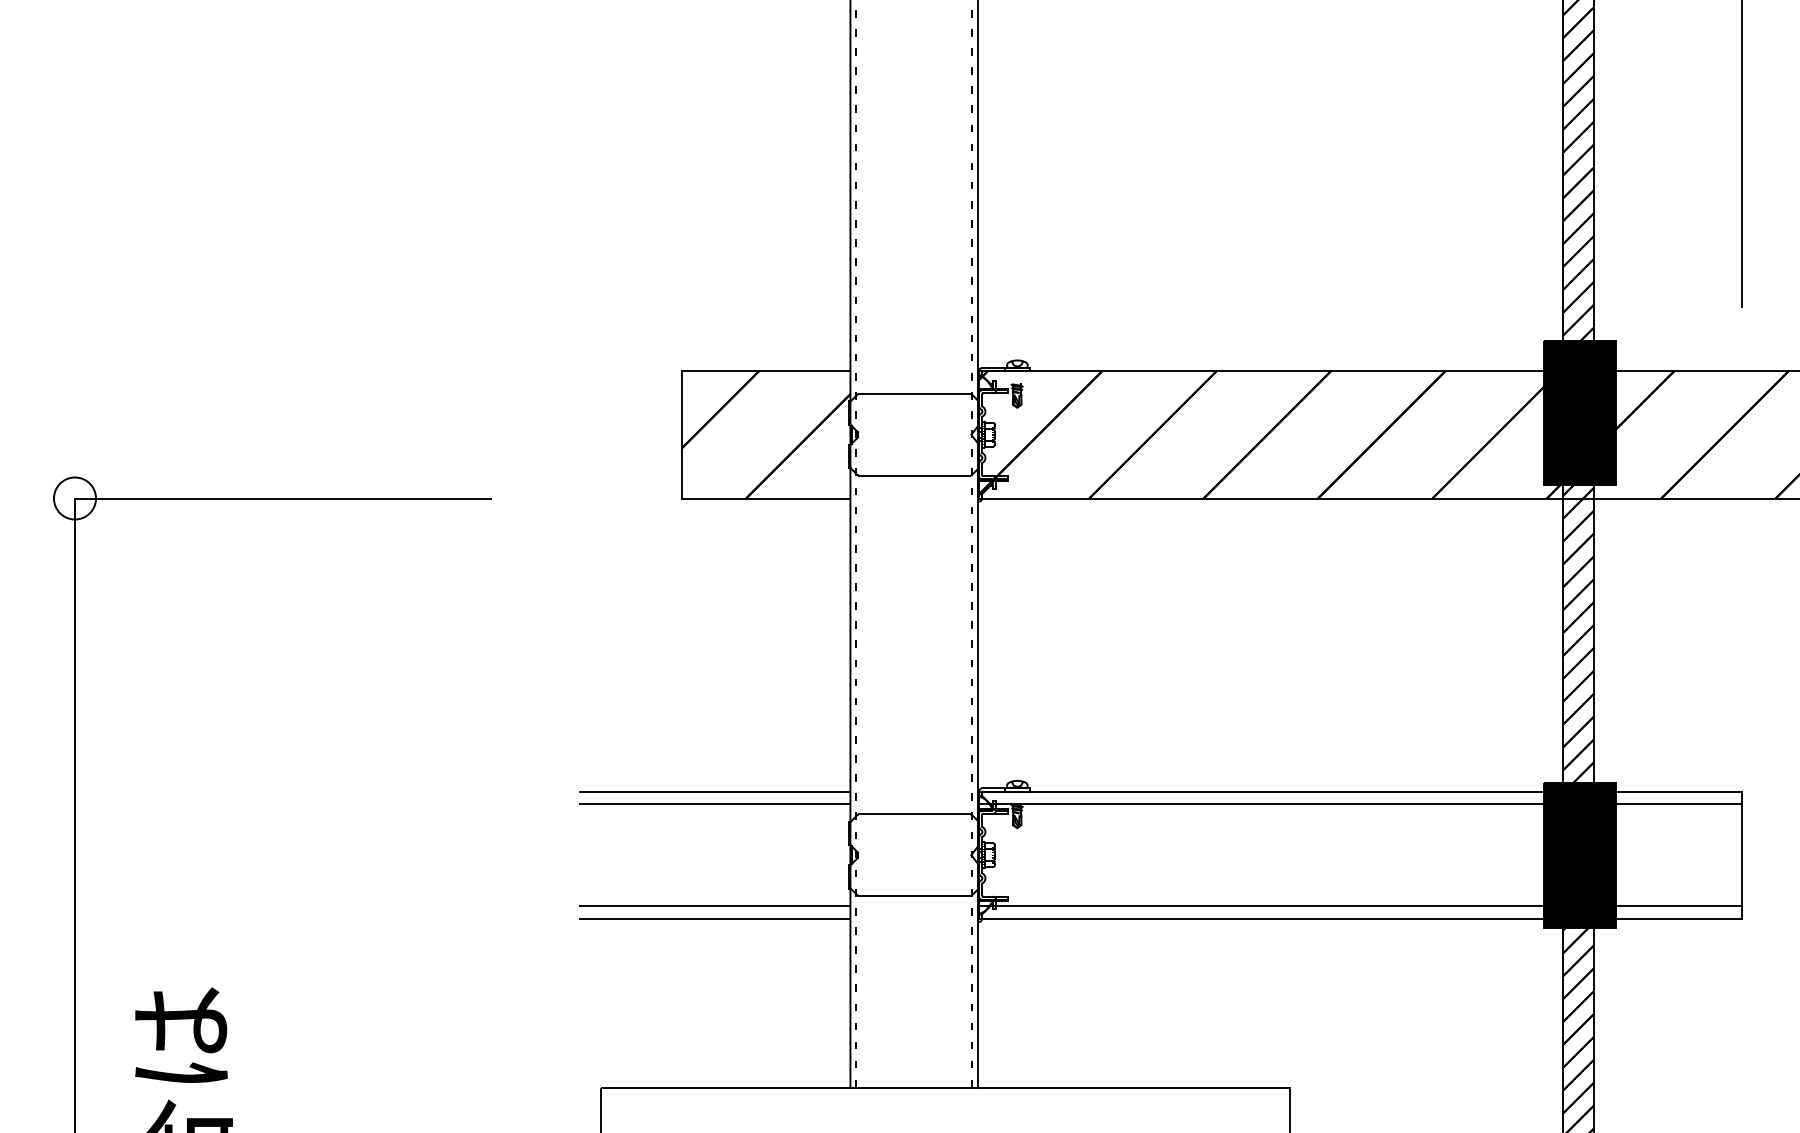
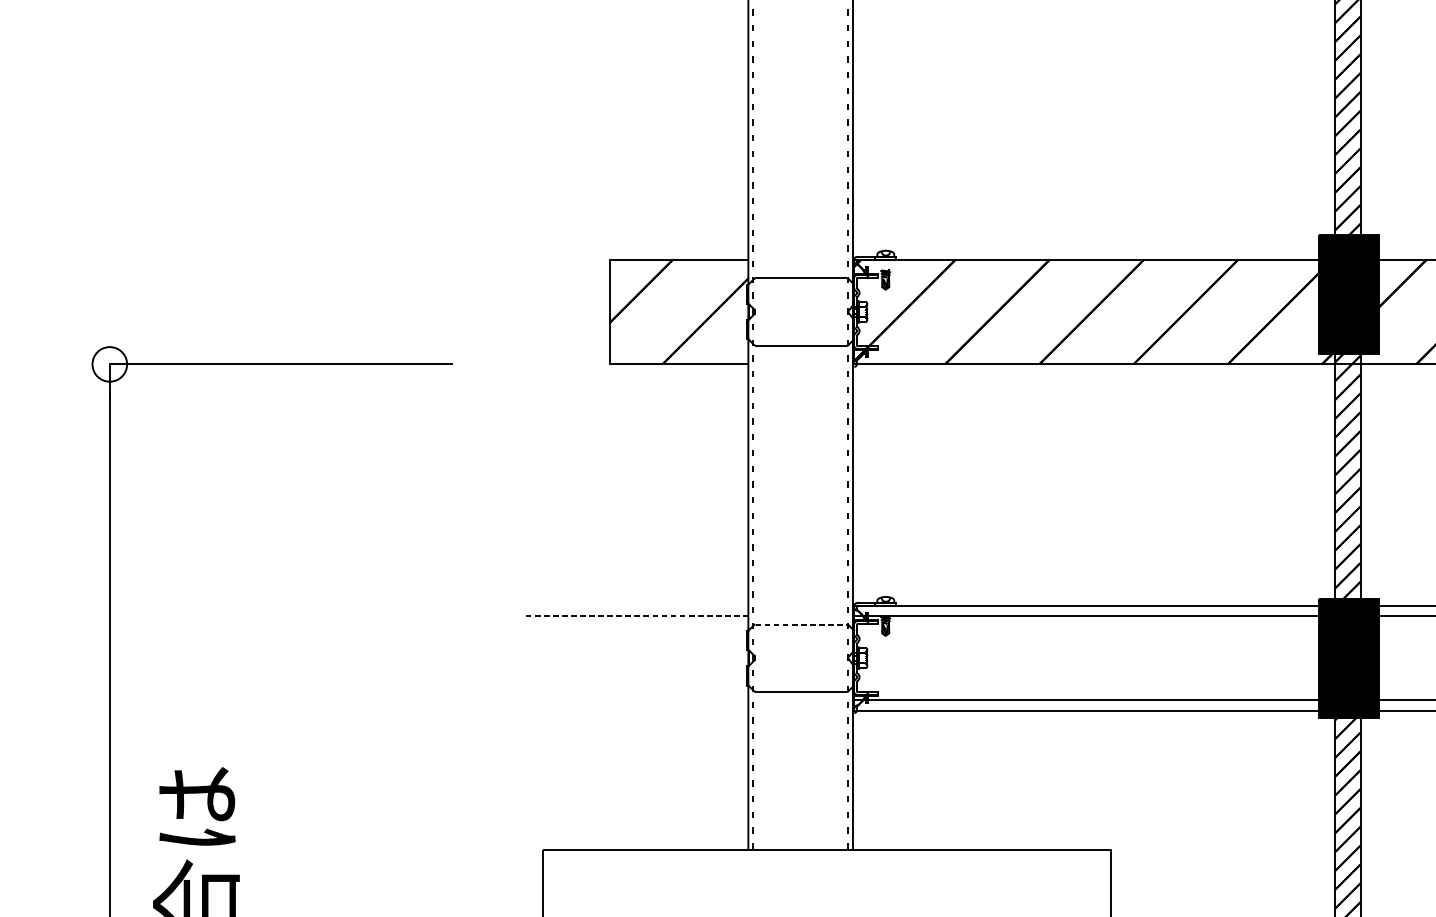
line: (715, 791) -> (637, 605), removed
line: (715, 804) -> (637, 616), solid -> dashed
line: (914, 814) -> (801, 624), solid -> dashed
line: (715, 906) -> (637, 700), removed
line: (715, 918) -> (637, 710), removed

